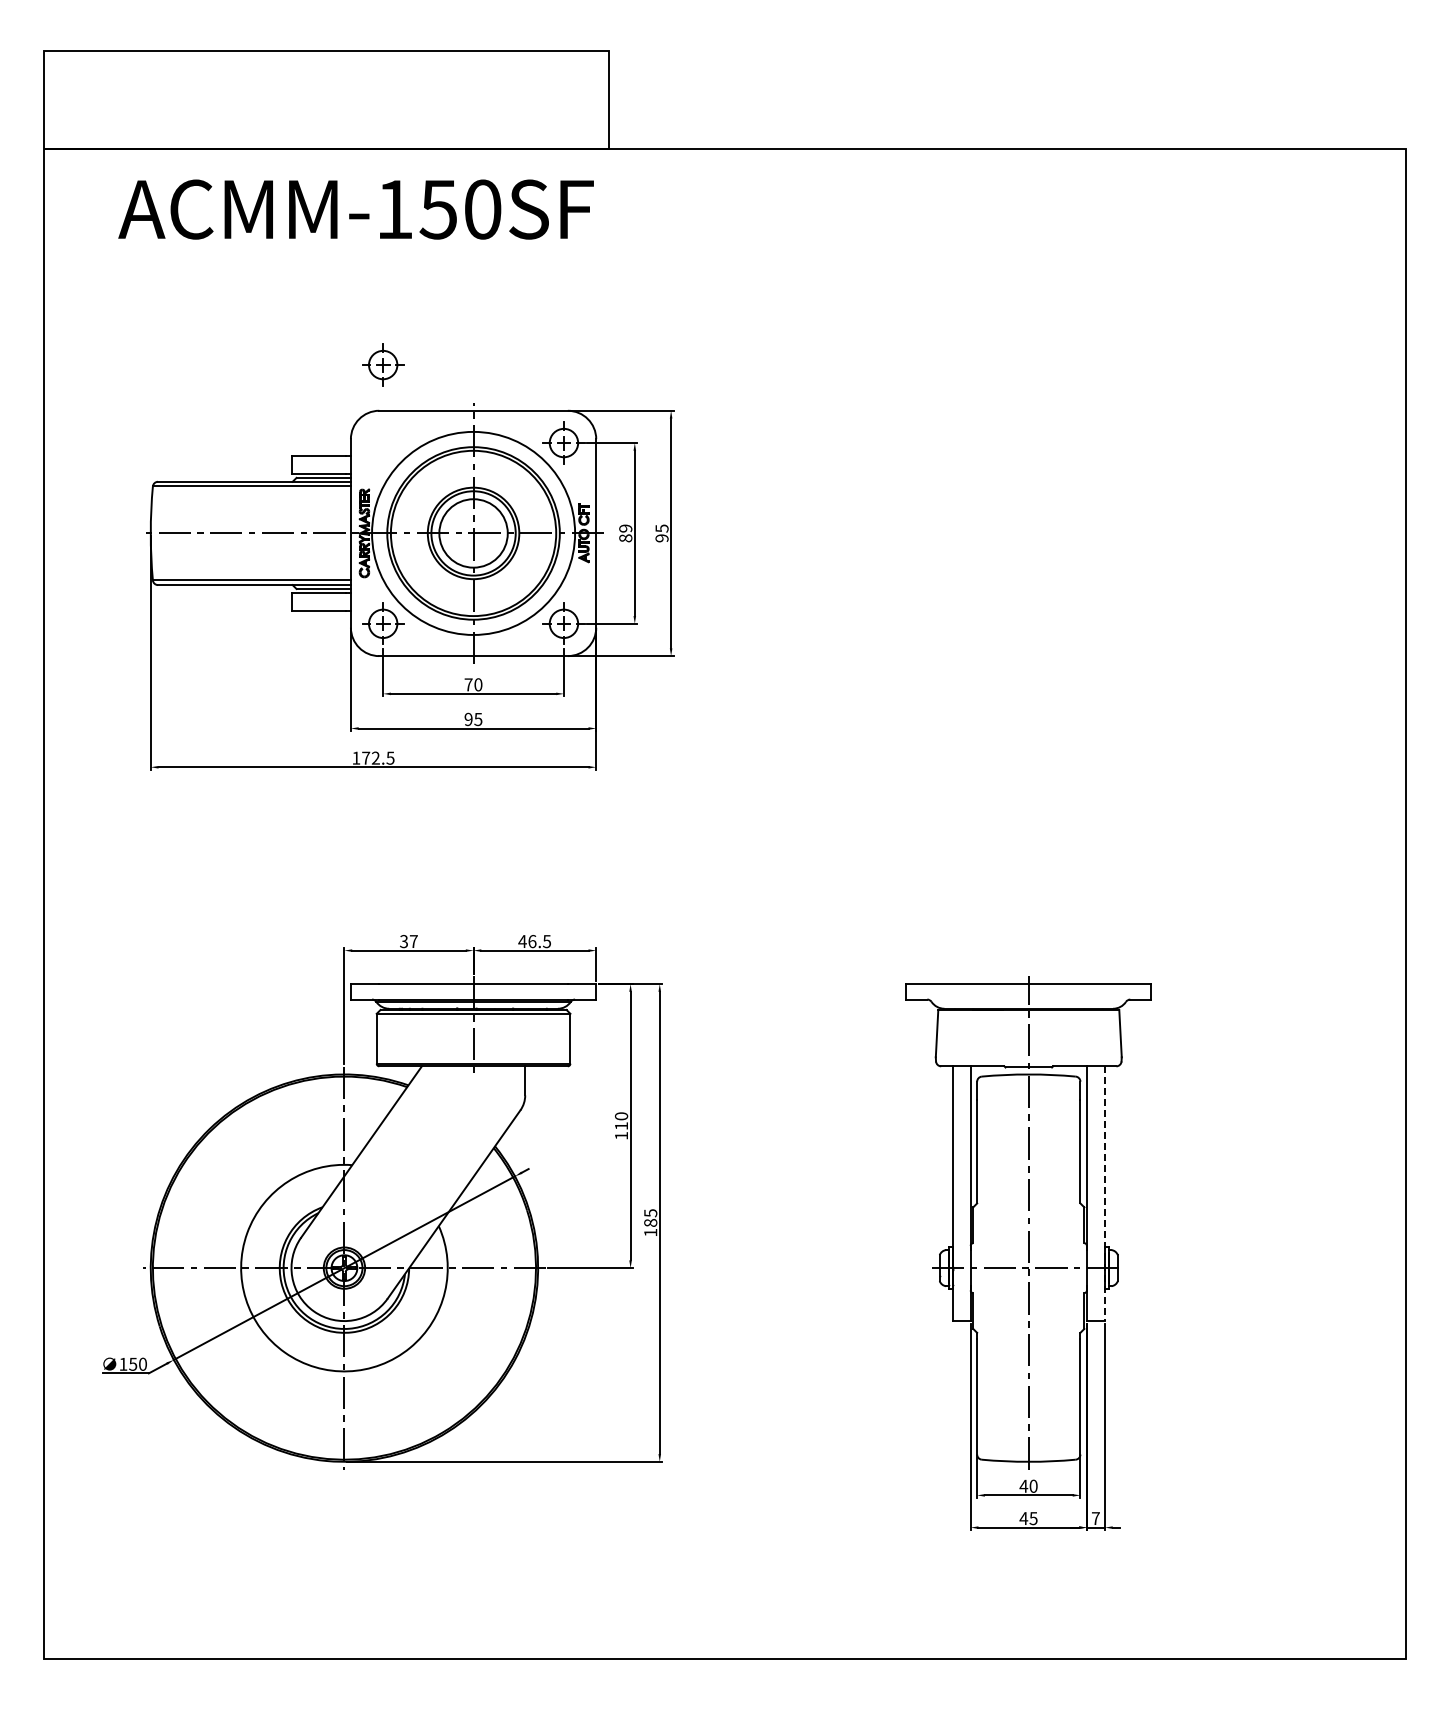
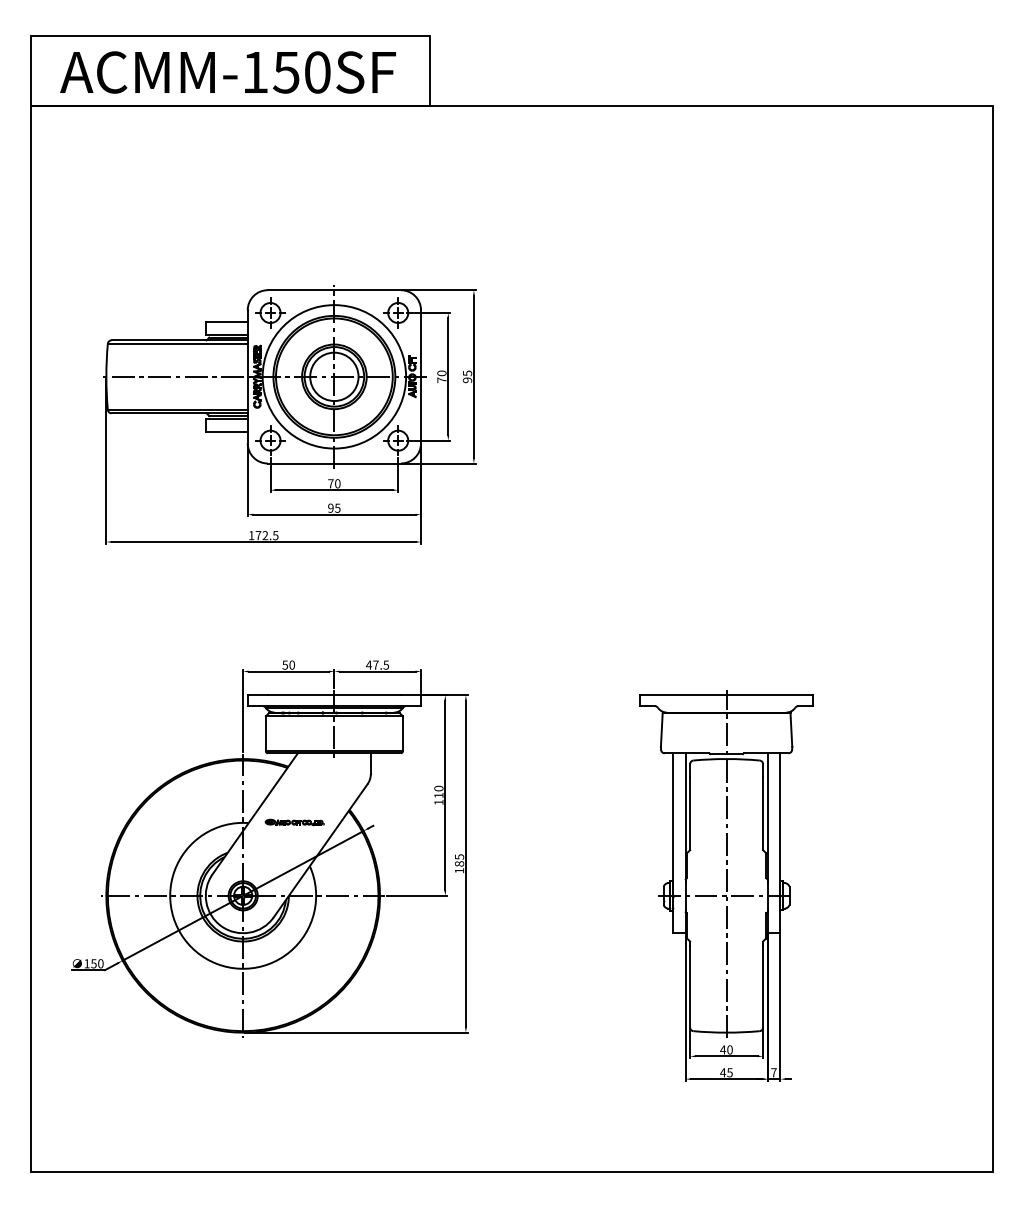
text: (355, 209) -> (227, 72), moved
part: (383, 364) -> (270, 312), moved
text: (625, 533) -> (441, 376), 89 -> 70
text: (408, 941) -> (288, 665), 37 -> 50
text: (532, 941) -> (376, 665), 46.5 -> 47.5
part: (417, 1164) -> (294, 822), added
line: (1104, 1194) -> (780, 843), dashed -> solid

